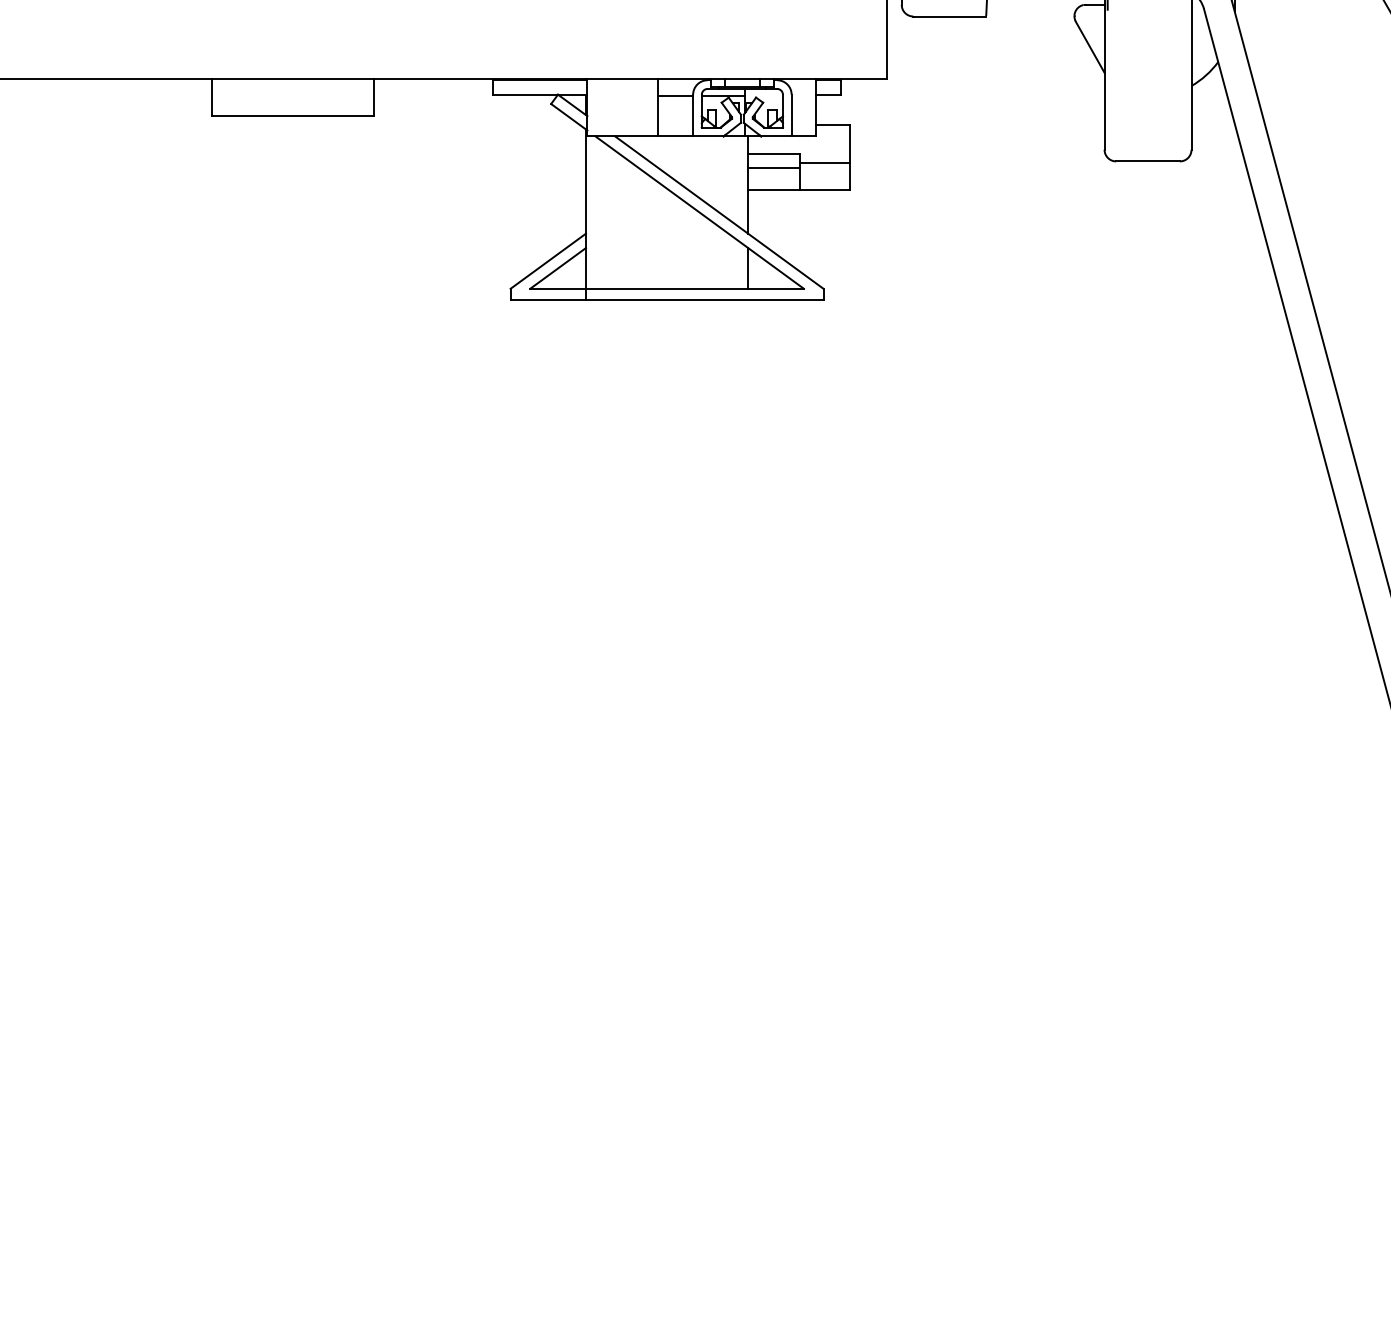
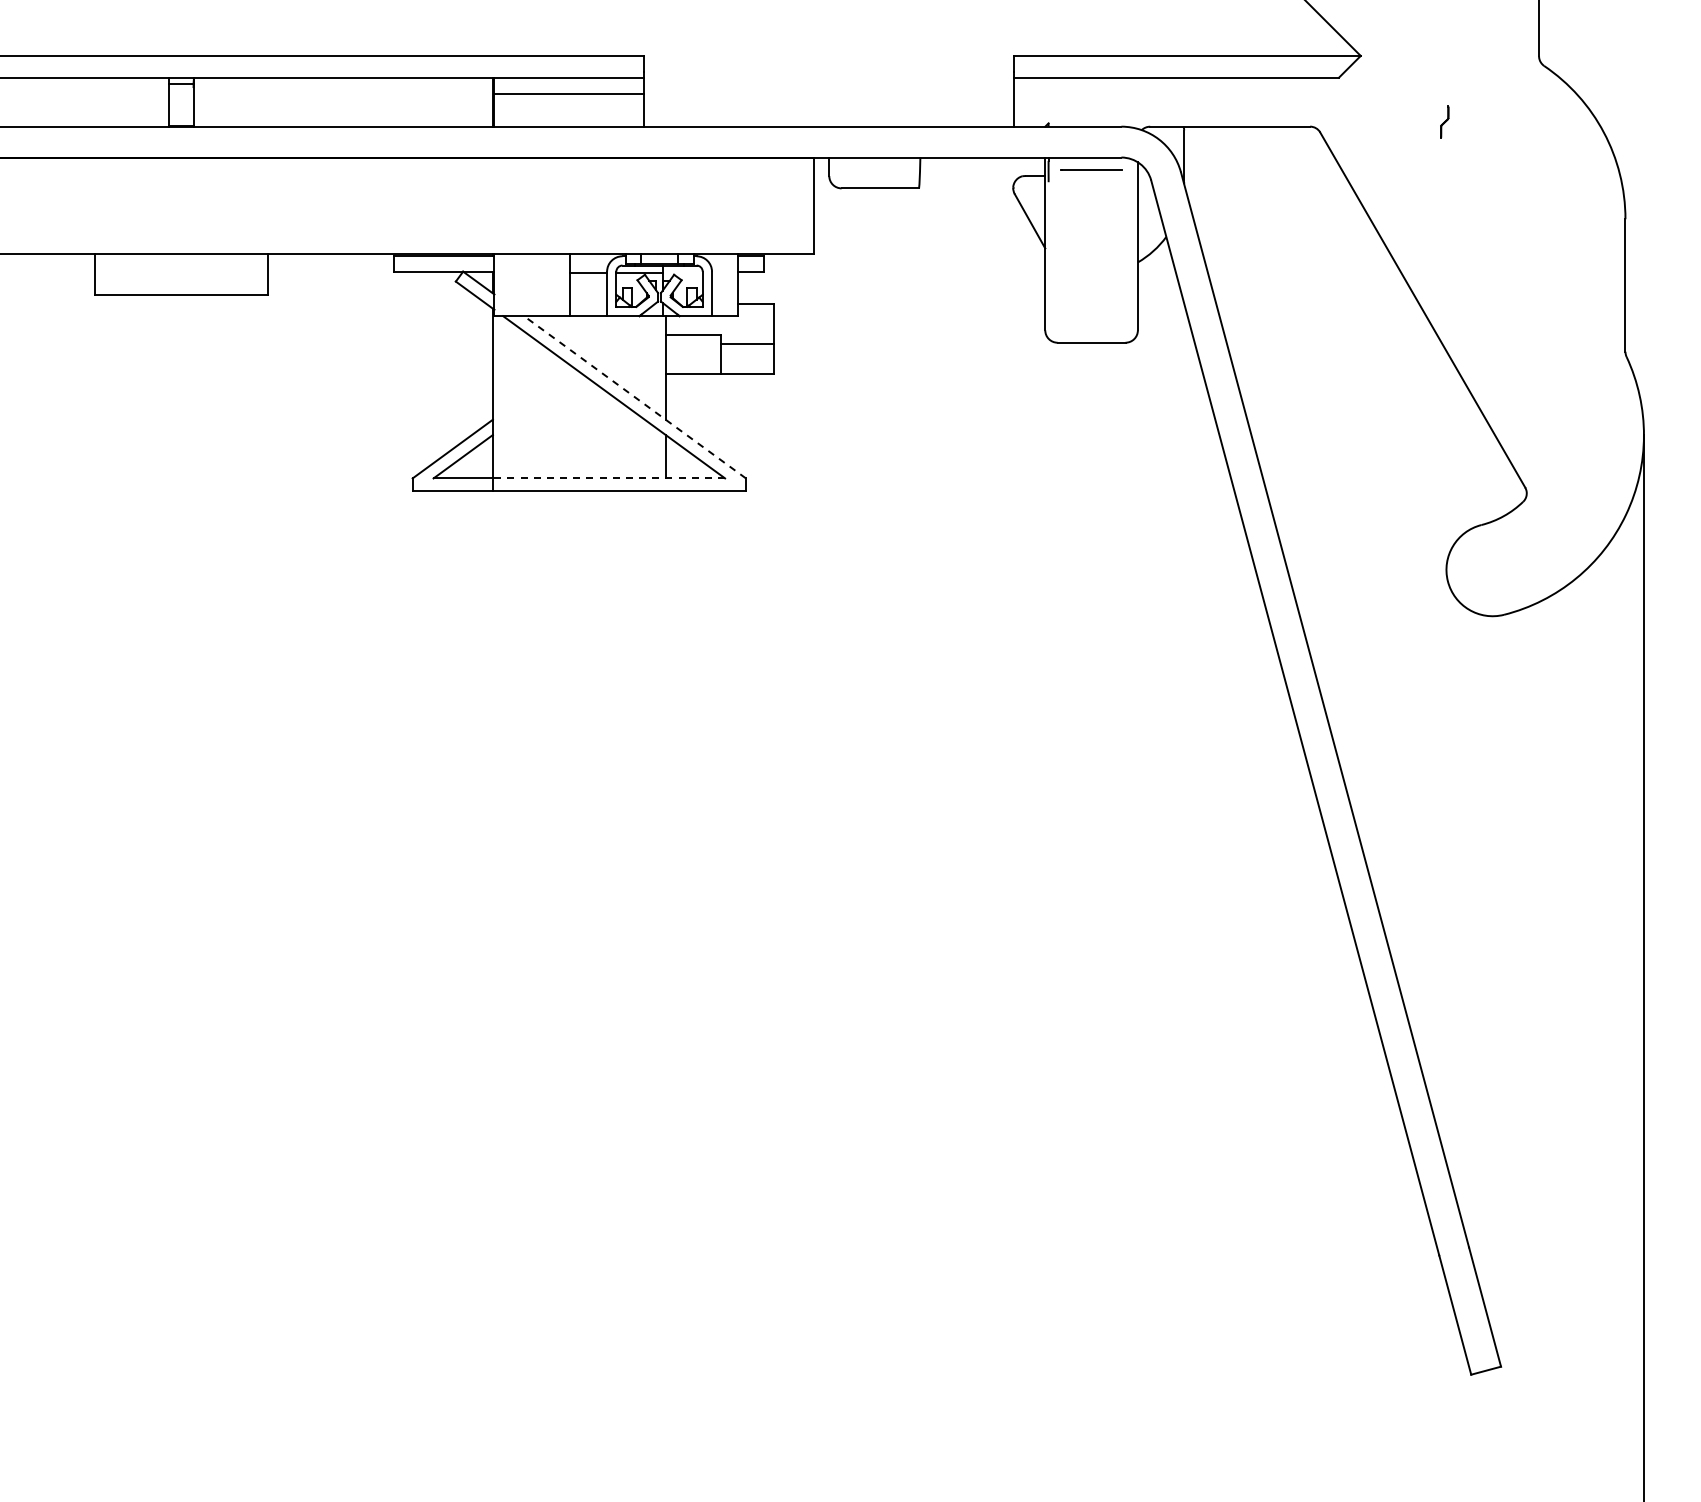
line: (774, 168) -> (693, 350), removed
line: (718, 211) -> (634, 396), solid -> dashed
line: (694, 288) -> (608, 478), solid -> dashed

